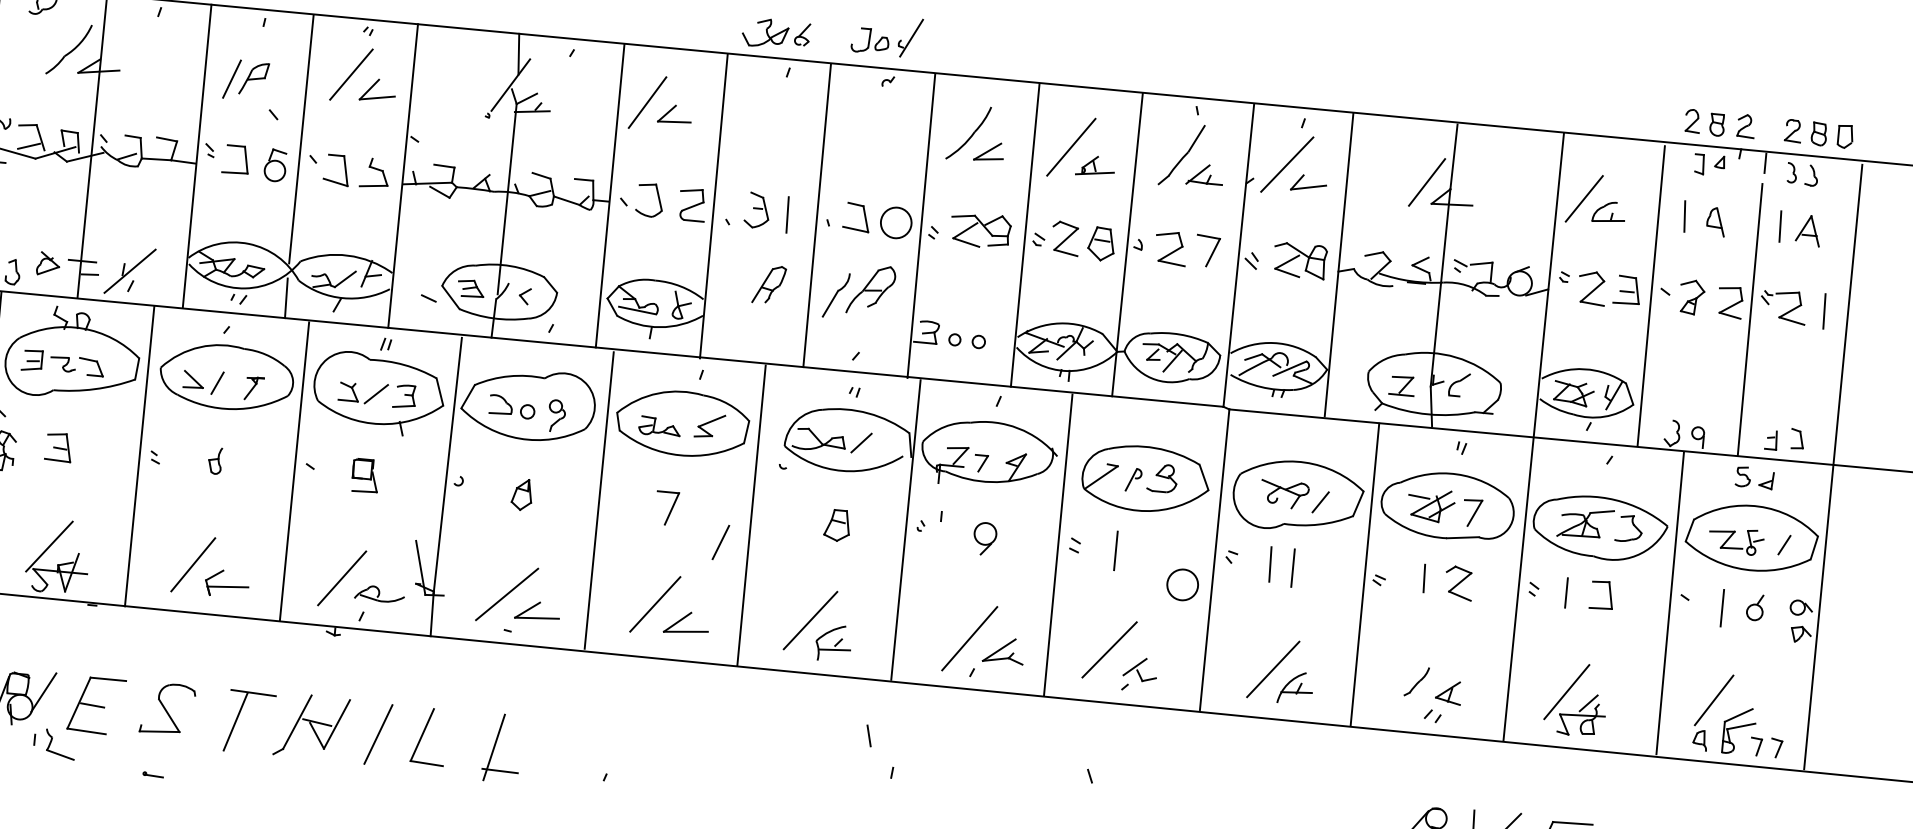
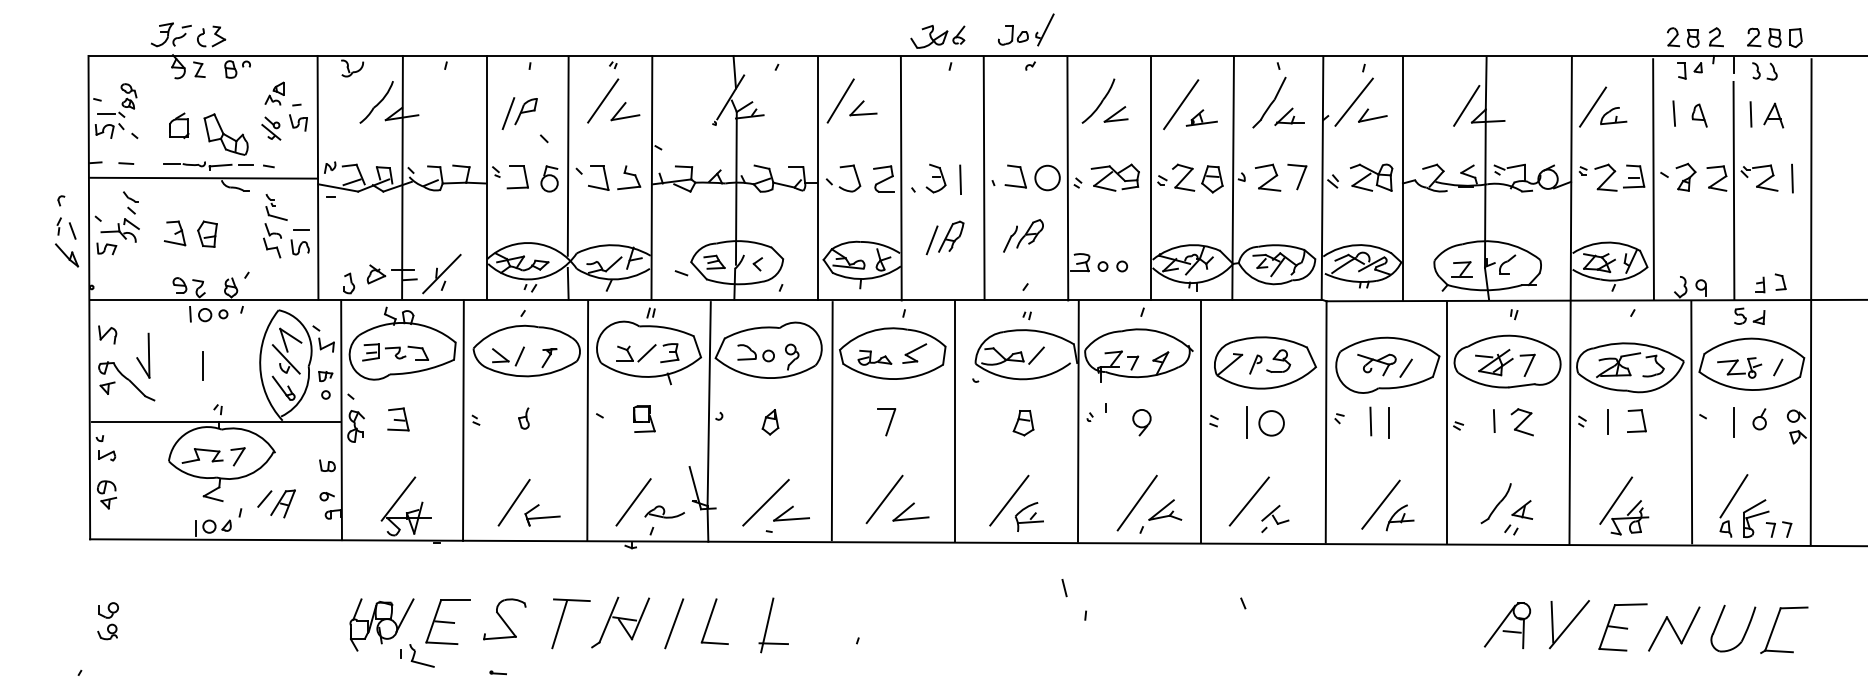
part: (859, 291) -> (1023, 235), size x0.71
line: (720, 542) -> (931, 240), moved
circle: (1182, 585) -> (1271, 423), moved
part: (1416, 681) -> (1495, 503), size x1.67

